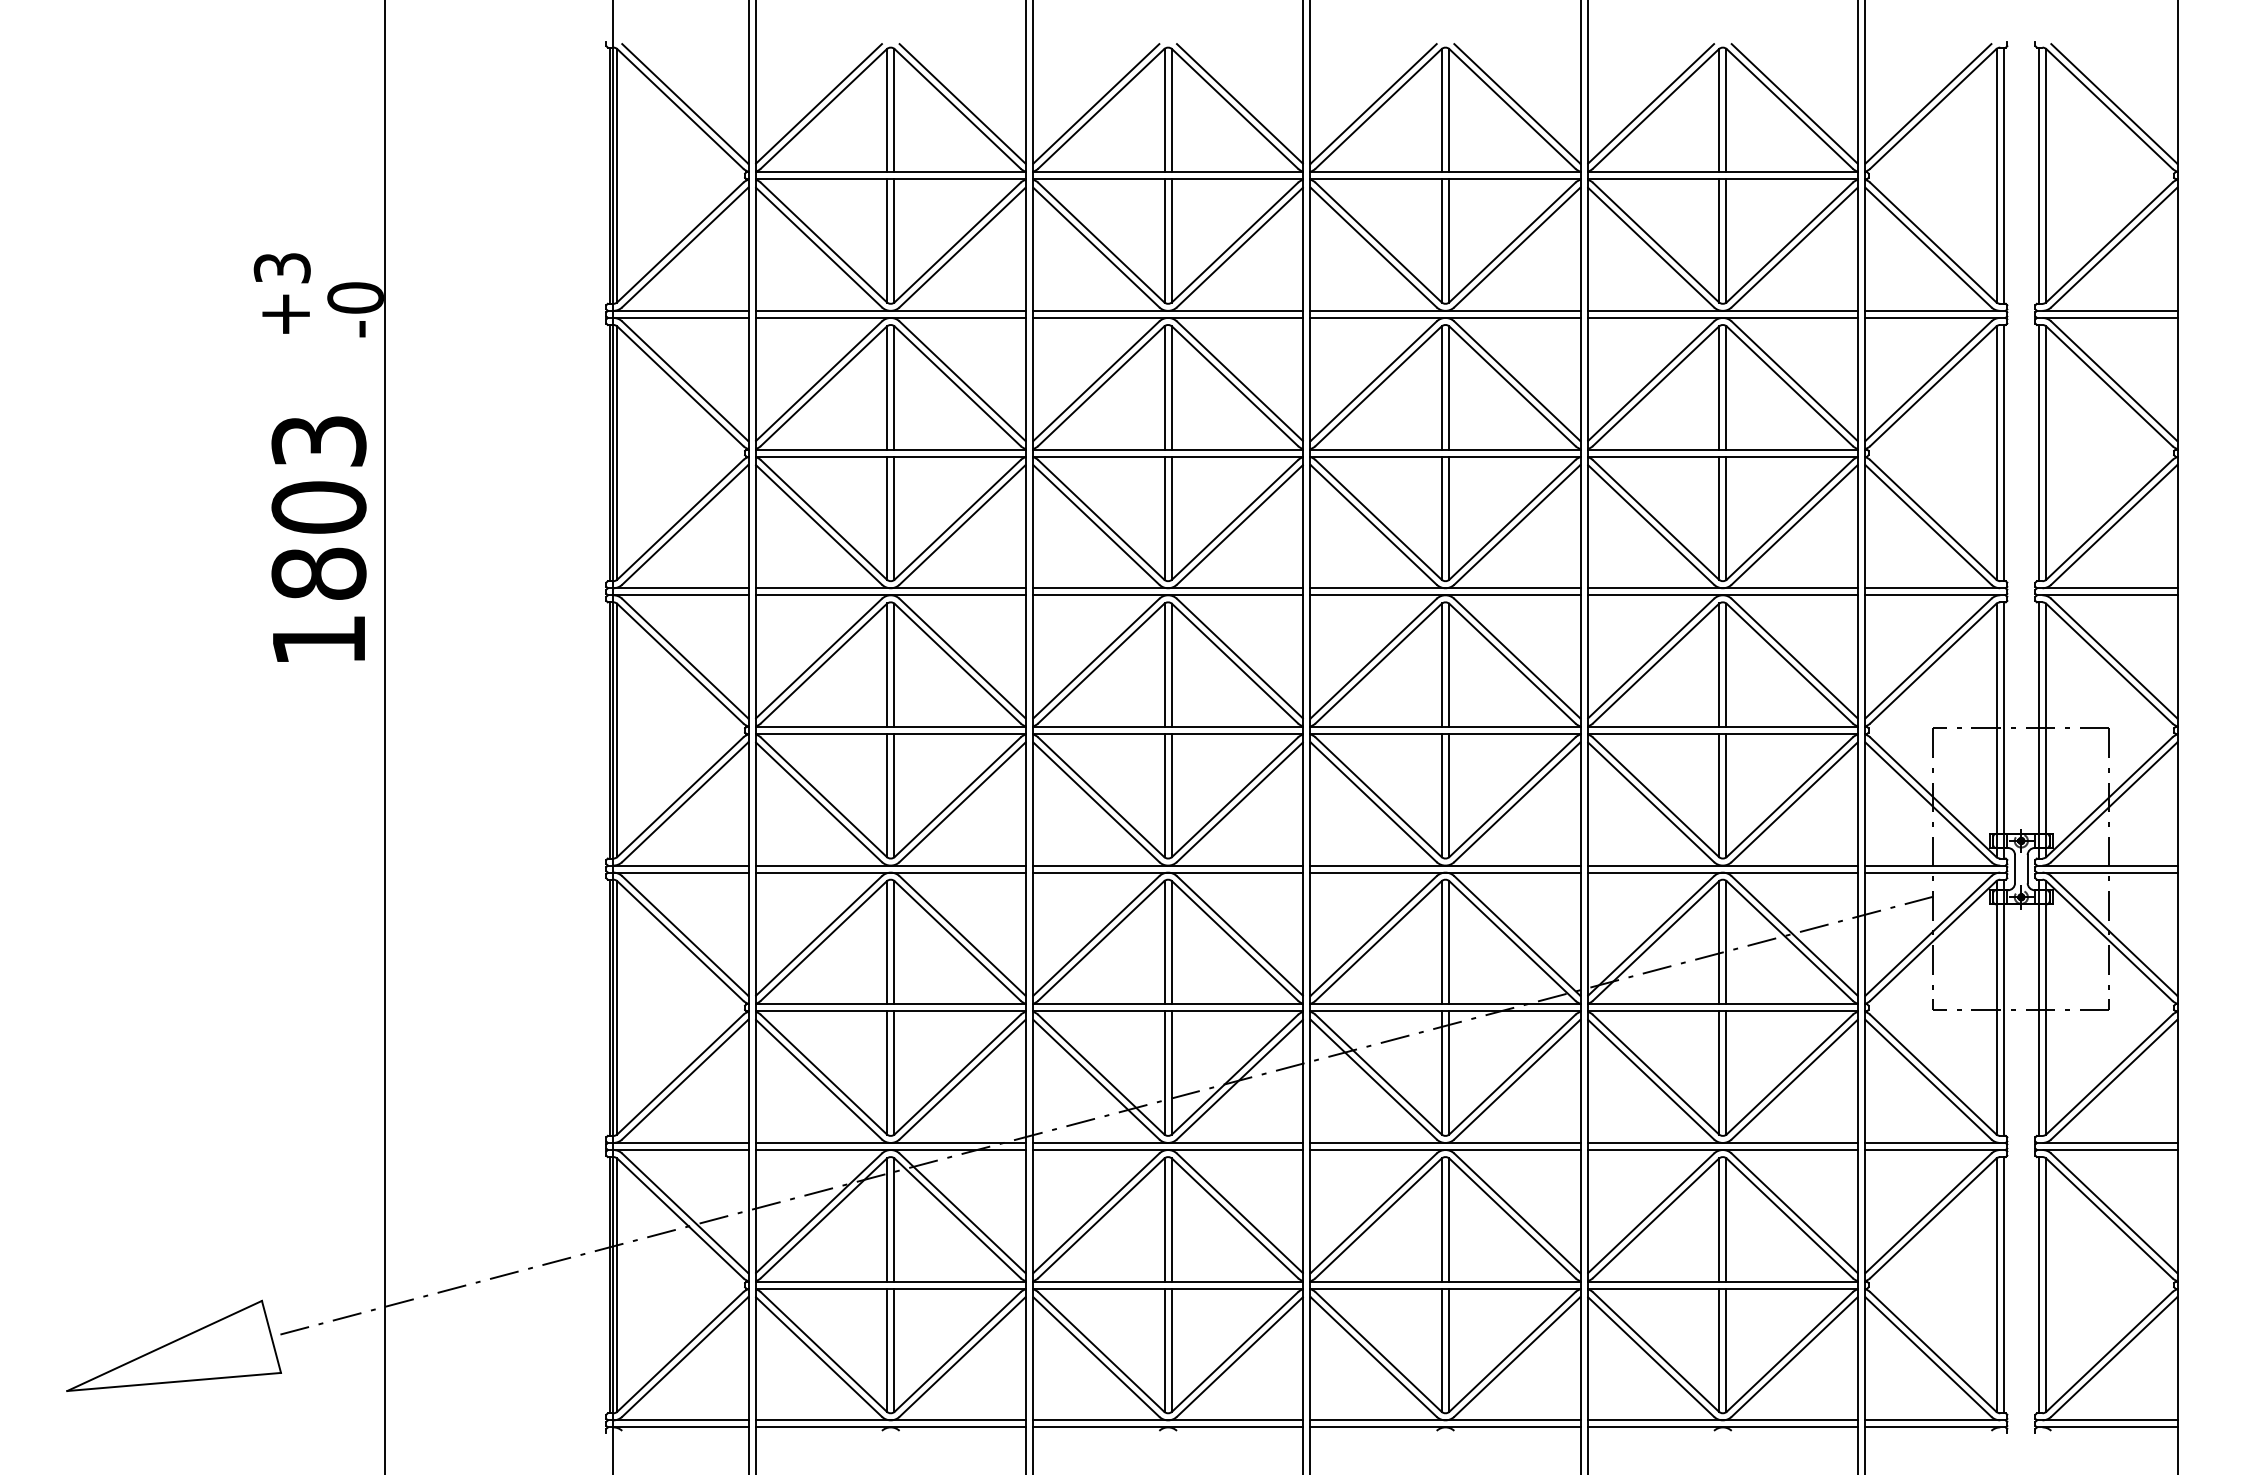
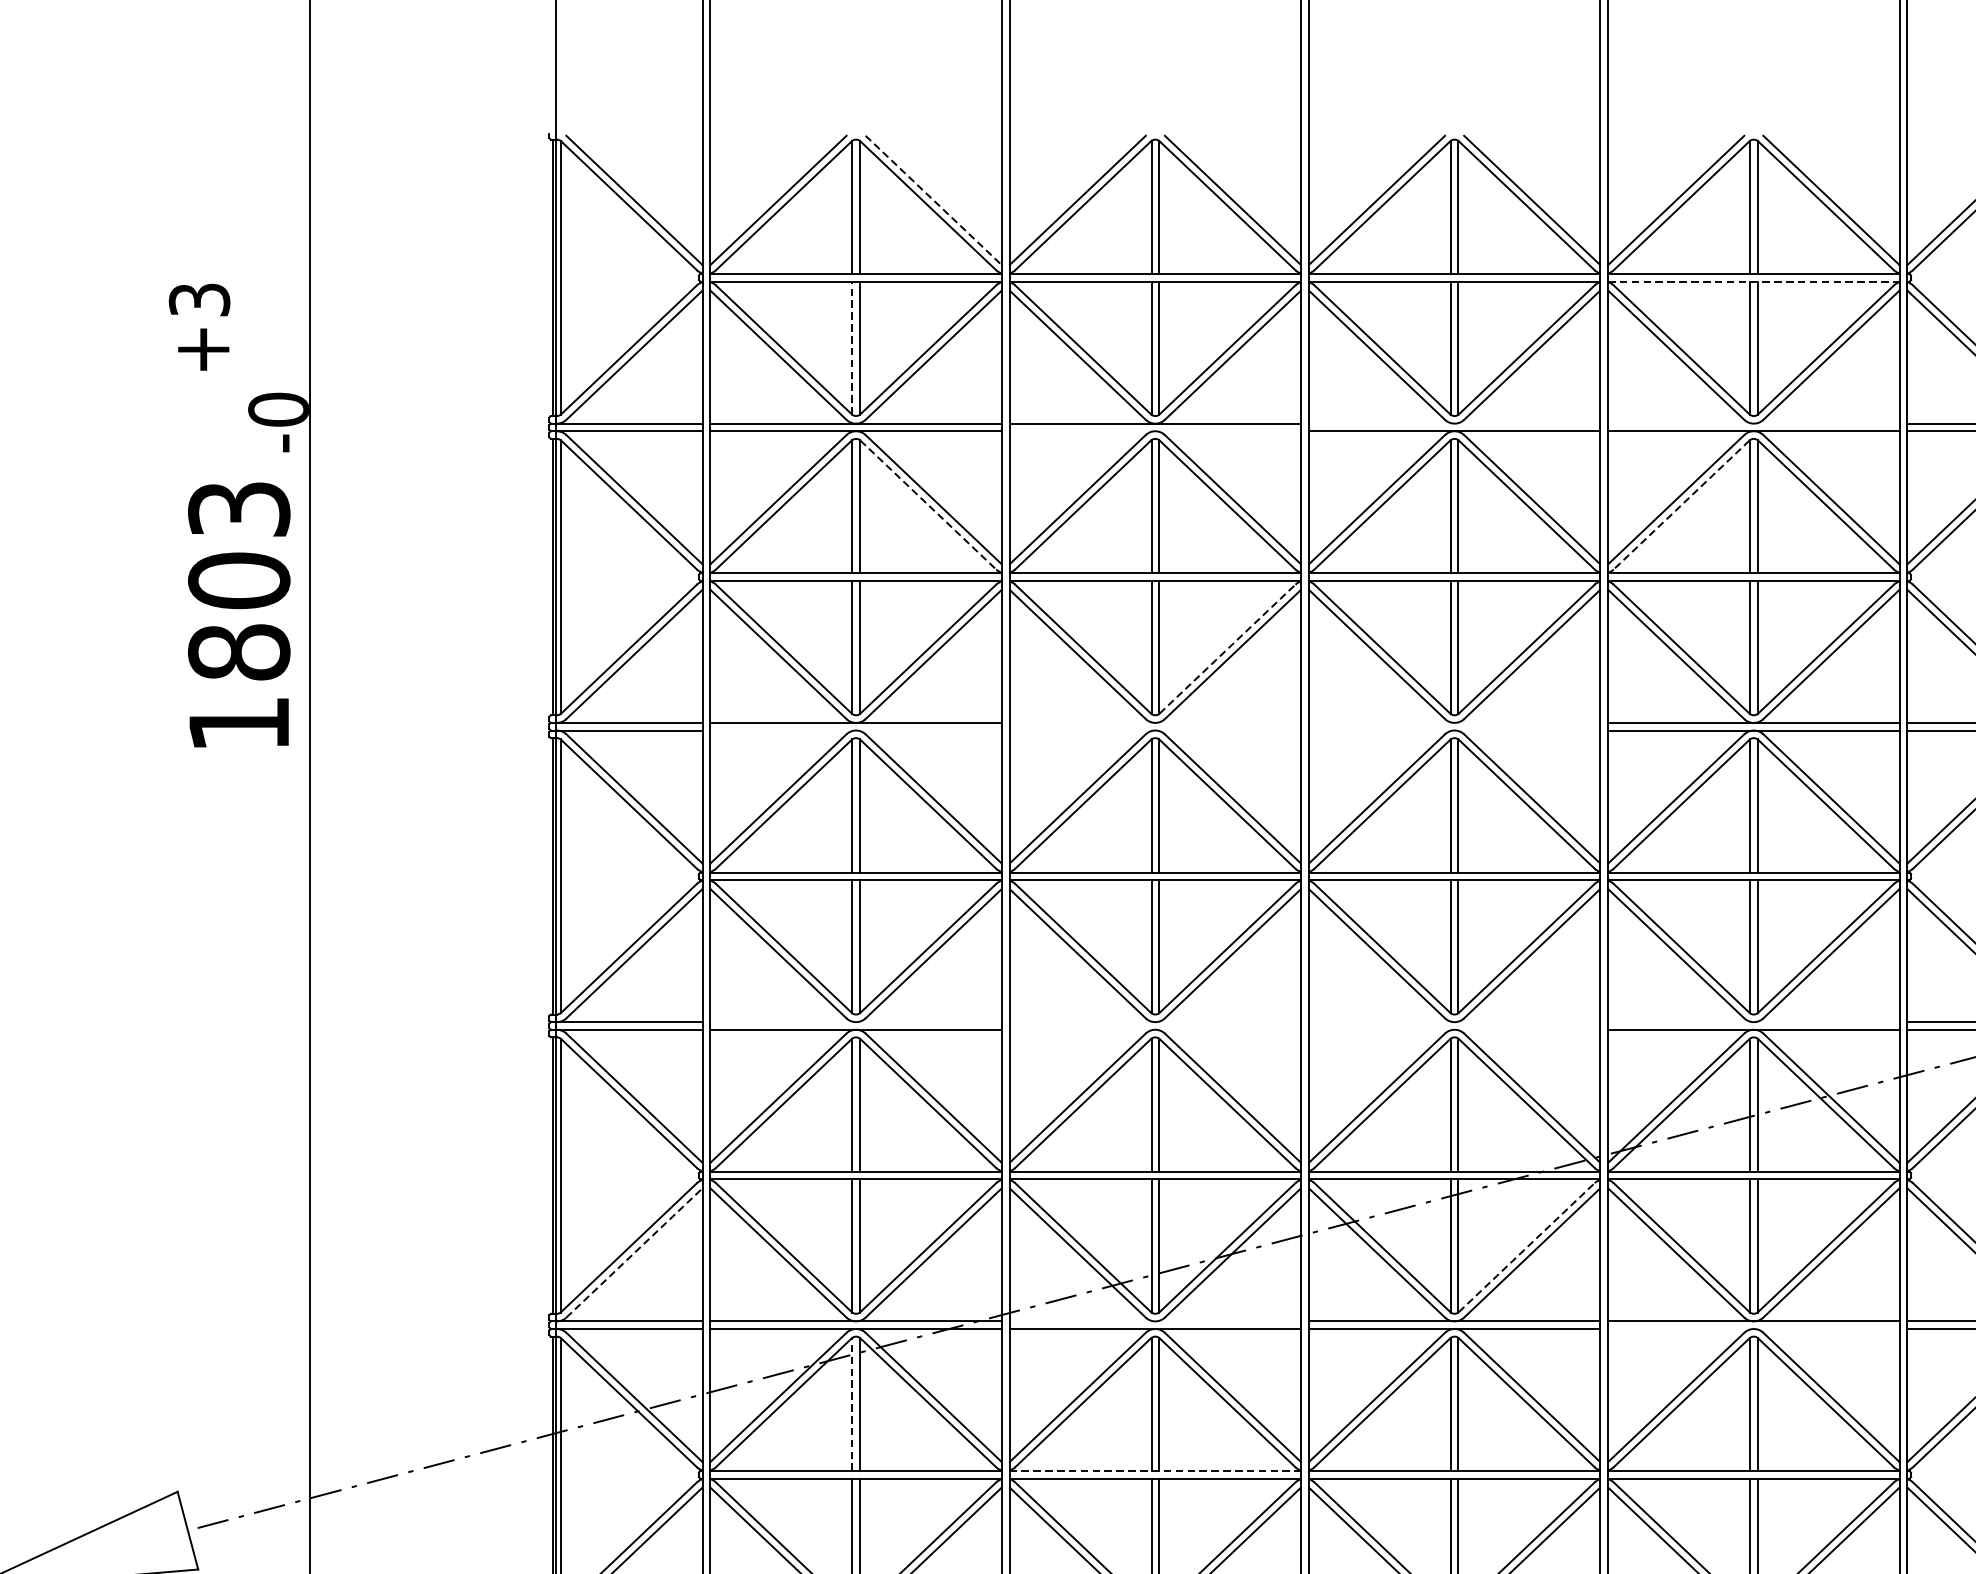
line: (962, 103) -> (933, 199), solid -> dashed
line: (1723, 179) -> (1754, 281), solid -> dashed
line: (887, 240) -> (852, 347), solid -> dashed
text: (281, 293) -> (198, 327), moved
line: (1445, 310) -> (1454, 423), removed
line: (1722, 310) -> (1753, 423), removed
line: (1167, 317) -> (1154, 430), removed
line: (957, 386) -> (928, 505), solid -> dashed
line: (1655, 386) -> (1681, 505), solid -> dashed
line: (1235, 519) -> (1228, 648), solid -> dashed
text: (318, 538) -> (238, 614), moved
line: (1167, 588) -> (1154, 723), removed
line: (1445, 588) -> (1454, 723), removed
line: (890, 595) -> (855, 730), removed
line: (1167, 595) -> (1154, 730), removed
line: (1445, 595) -> (1454, 730), removed
line: (890, 865) -> (855, 1022), removed
line: (1167, 865) -> (1154, 1022), removed
line: (1445, 865) -> (1454, 1022), removed
line: (1722, 865) -> (1753, 1022), removed
line: (1167, 872) -> (1154, 1029), removed
line: (1445, 872) -> (1454, 1029), removed
line: (1512, 1074) -> (1526, 1247), solid -> dashed
line: (685, 1079) -> (634, 1252), solid -> dashed
line: (1167, 1142) -> (1154, 1320), removed
line: (1722, 1150) -> (1753, 1329), removed
line: (887, 1219) -> (852, 1403), solid -> dashed
line: (1168, 1281) -> (1155, 1470), solid -> dashed

